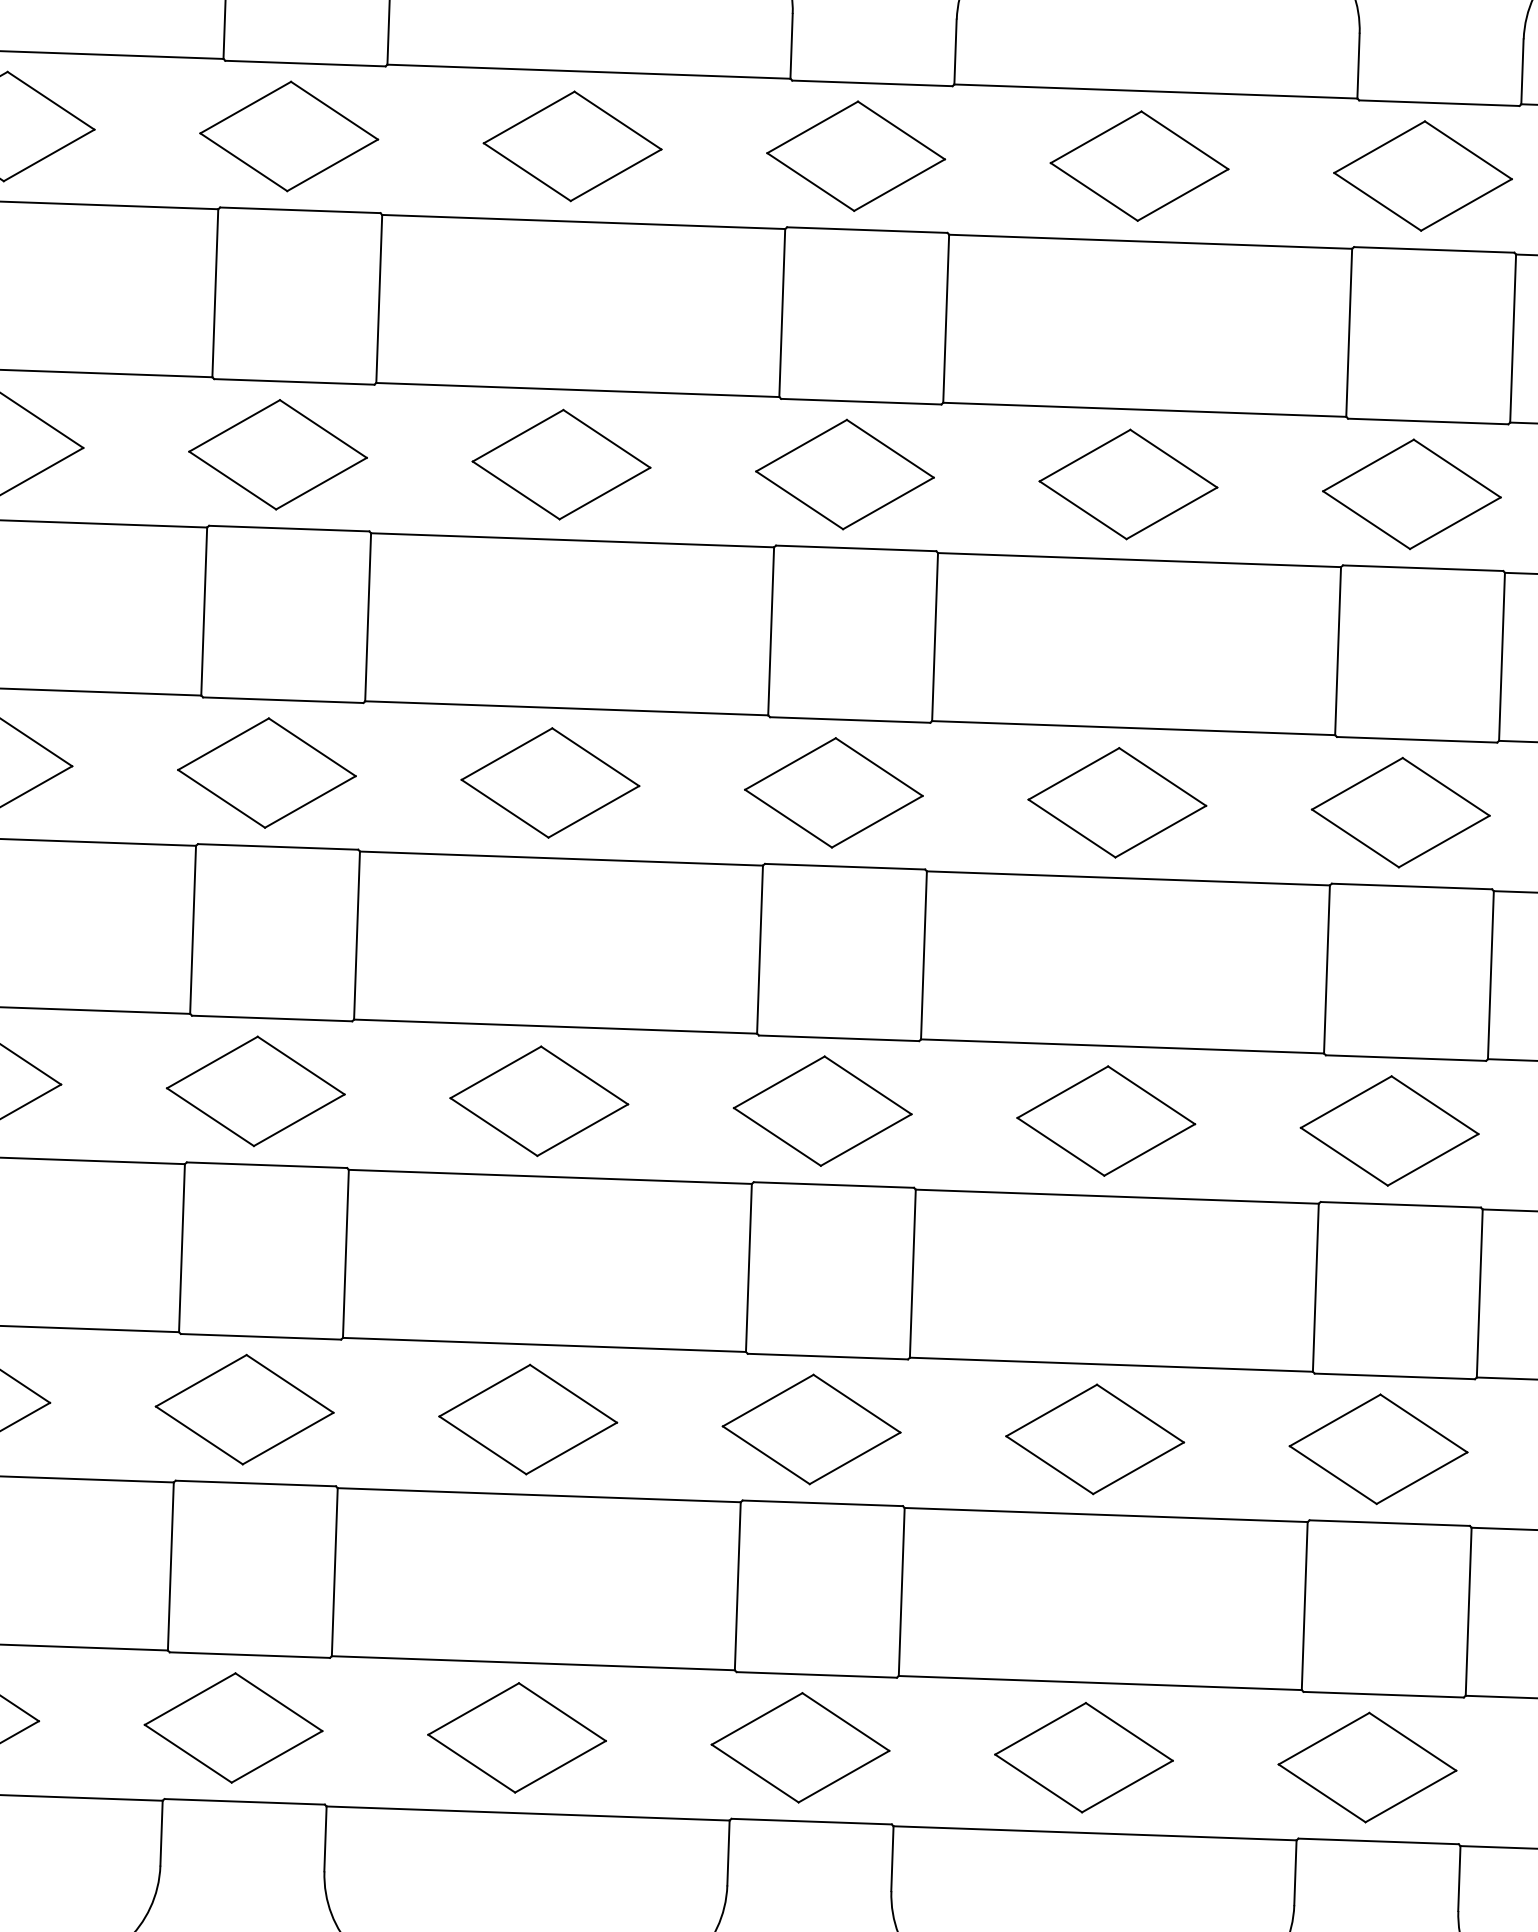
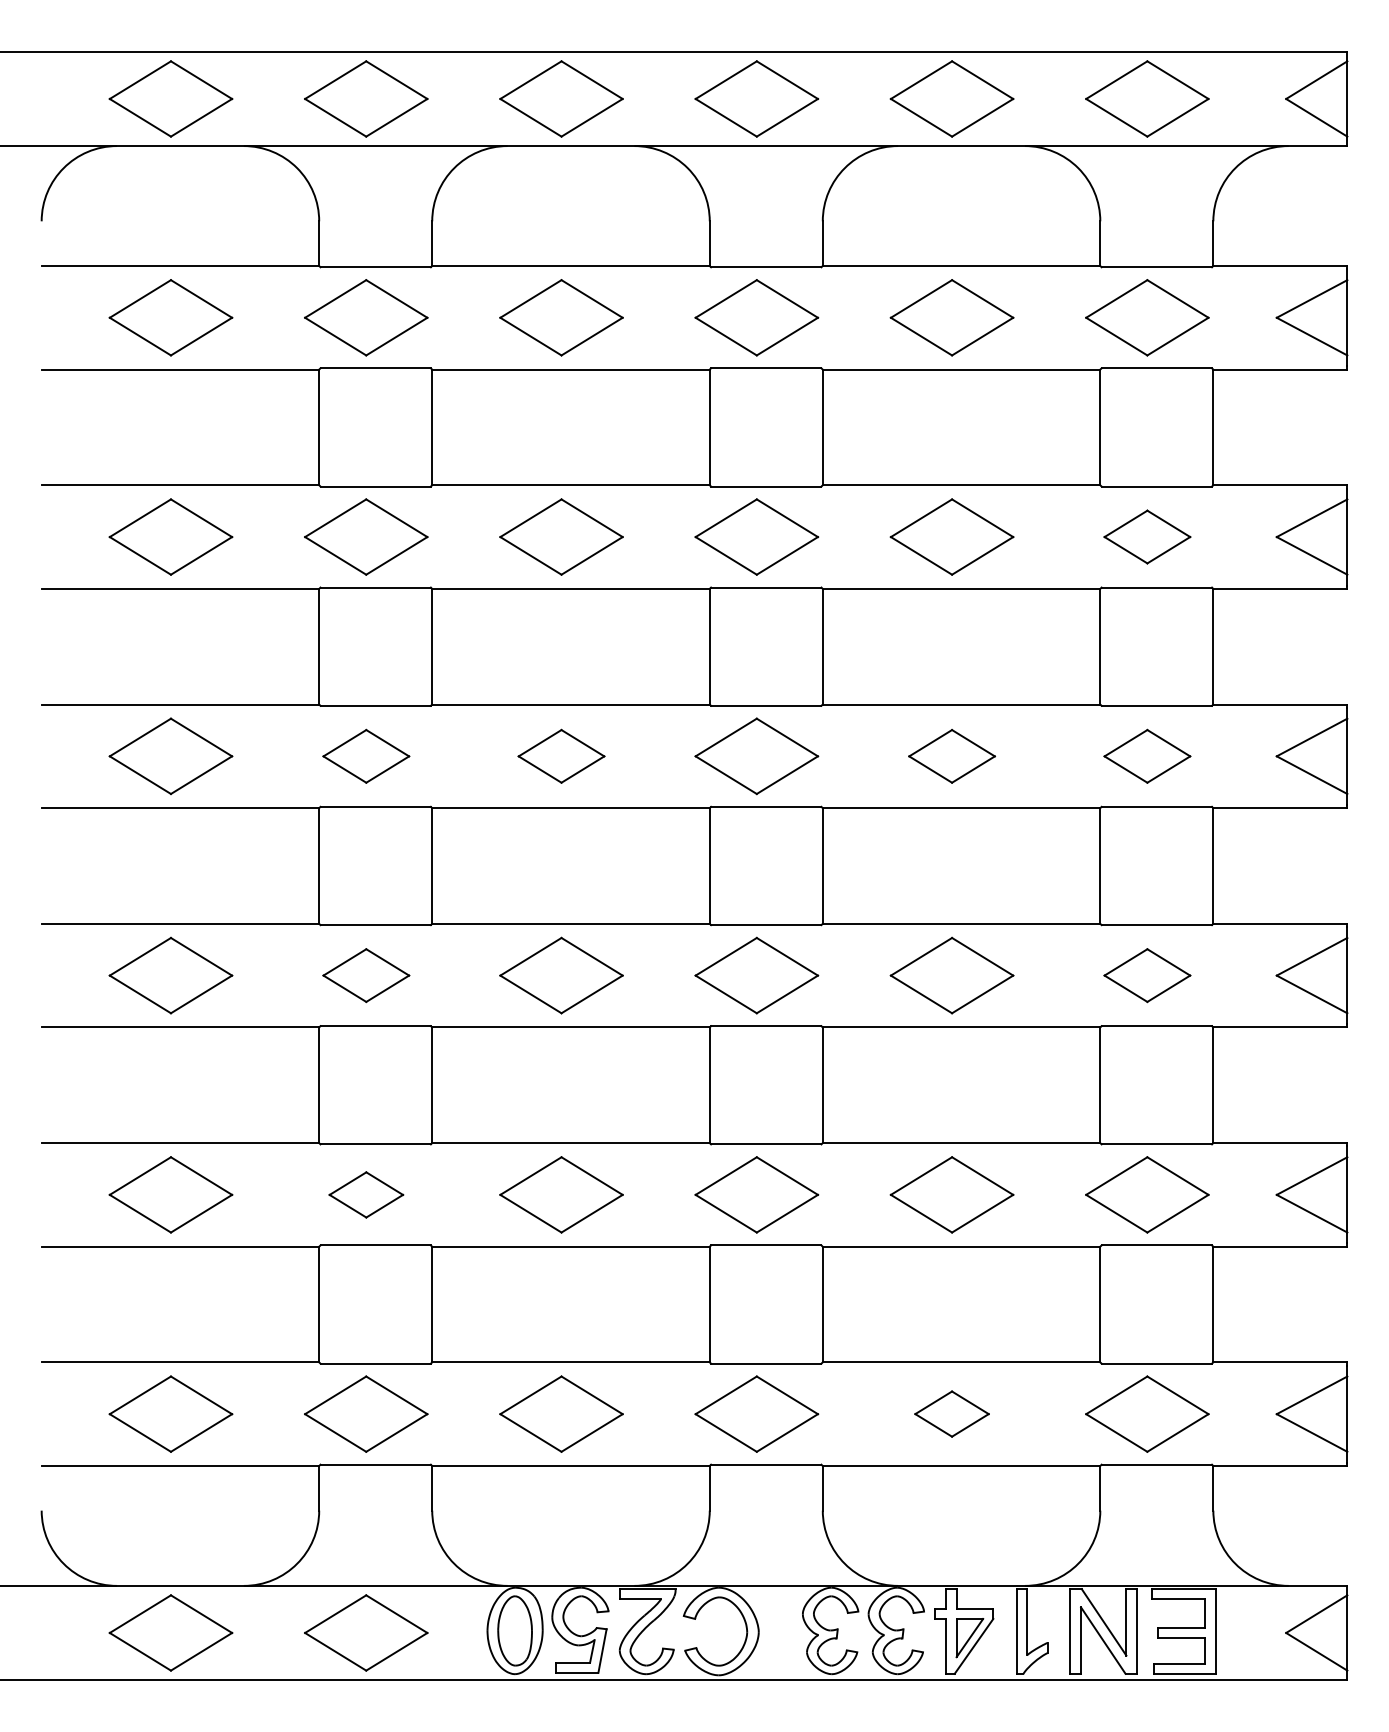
part: (1412, 493) -> (1147, 536), size x0.7
part: (267, 773) -> (366, 756), size x0.7
part: (550, 783) -> (561, 756), size x0.7
part: (1116, 802) -> (951, 756), size x0.7
part: (1401, 812) -> (1147, 756), size x0.7
part: (256, 1091) -> (366, 975), size x0.7
part: (1389, 1130) -> (1147, 975), size x0.7
part: (245, 1409) -> (366, 1194), size x0.6
part: (1083, 1756) -> (951, 1413), size x0.6

